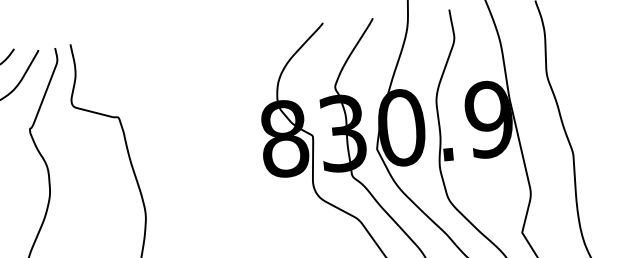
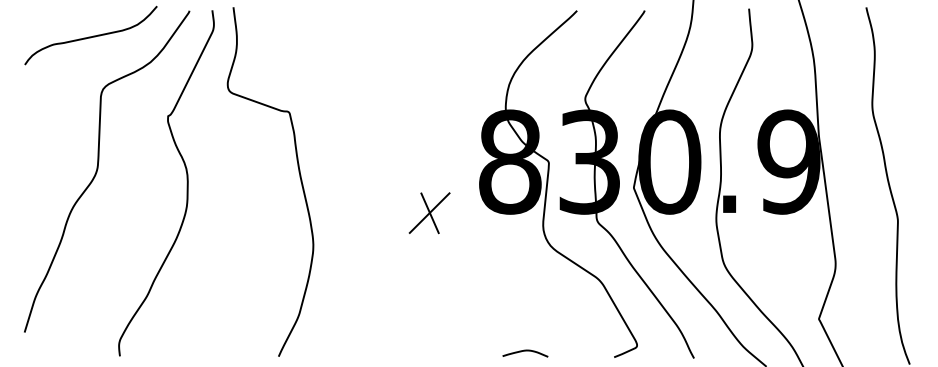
part: (228, 182) -> (429, 213), added

